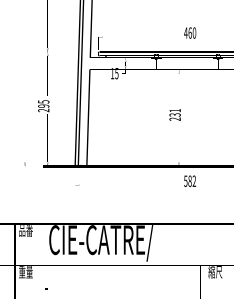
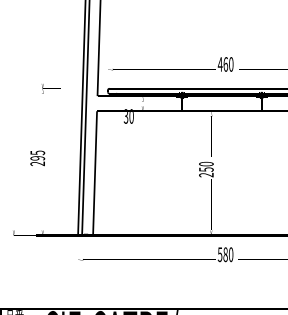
text: (114, 73) -> (128, 116), 15 -> 30
text: (174, 112) -> (205, 166), 231 -> 250
text: (194, 180) -> (231, 253), 582 -> 580

